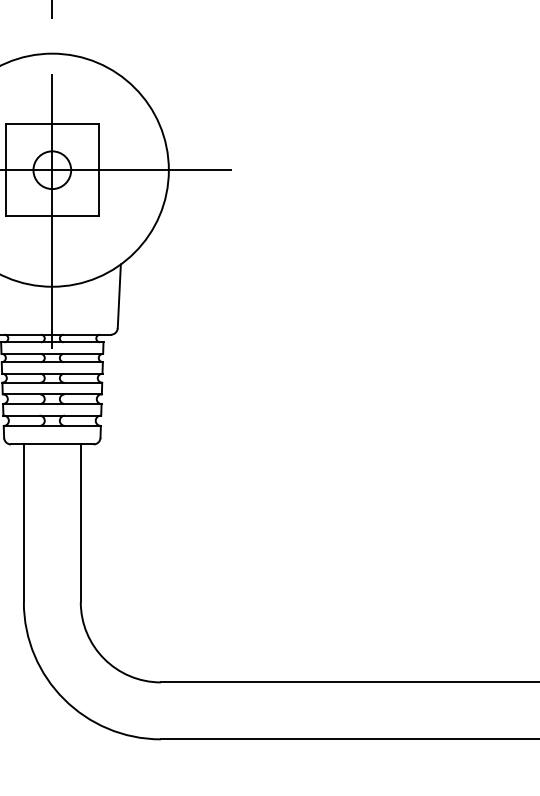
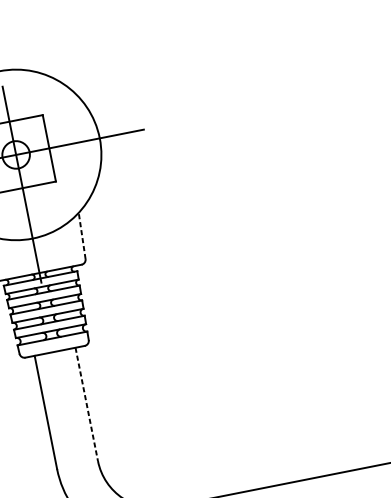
line: (119, 296) -> (82, 236), solid -> dashed
line: (80, 523) -> (86, 404), solid -> dashed

